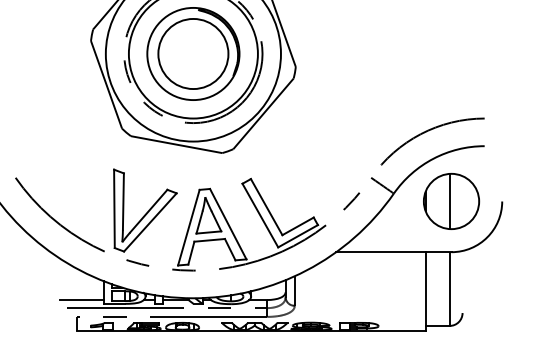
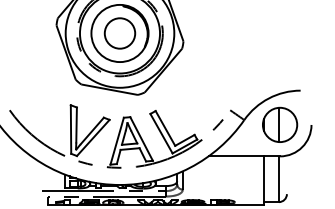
circle: (192, 54) -> (119, 33), size x0.7
arc: (428, 133) -> (265, 82), removed
line: (81, 300) -> (50, 186), removed

